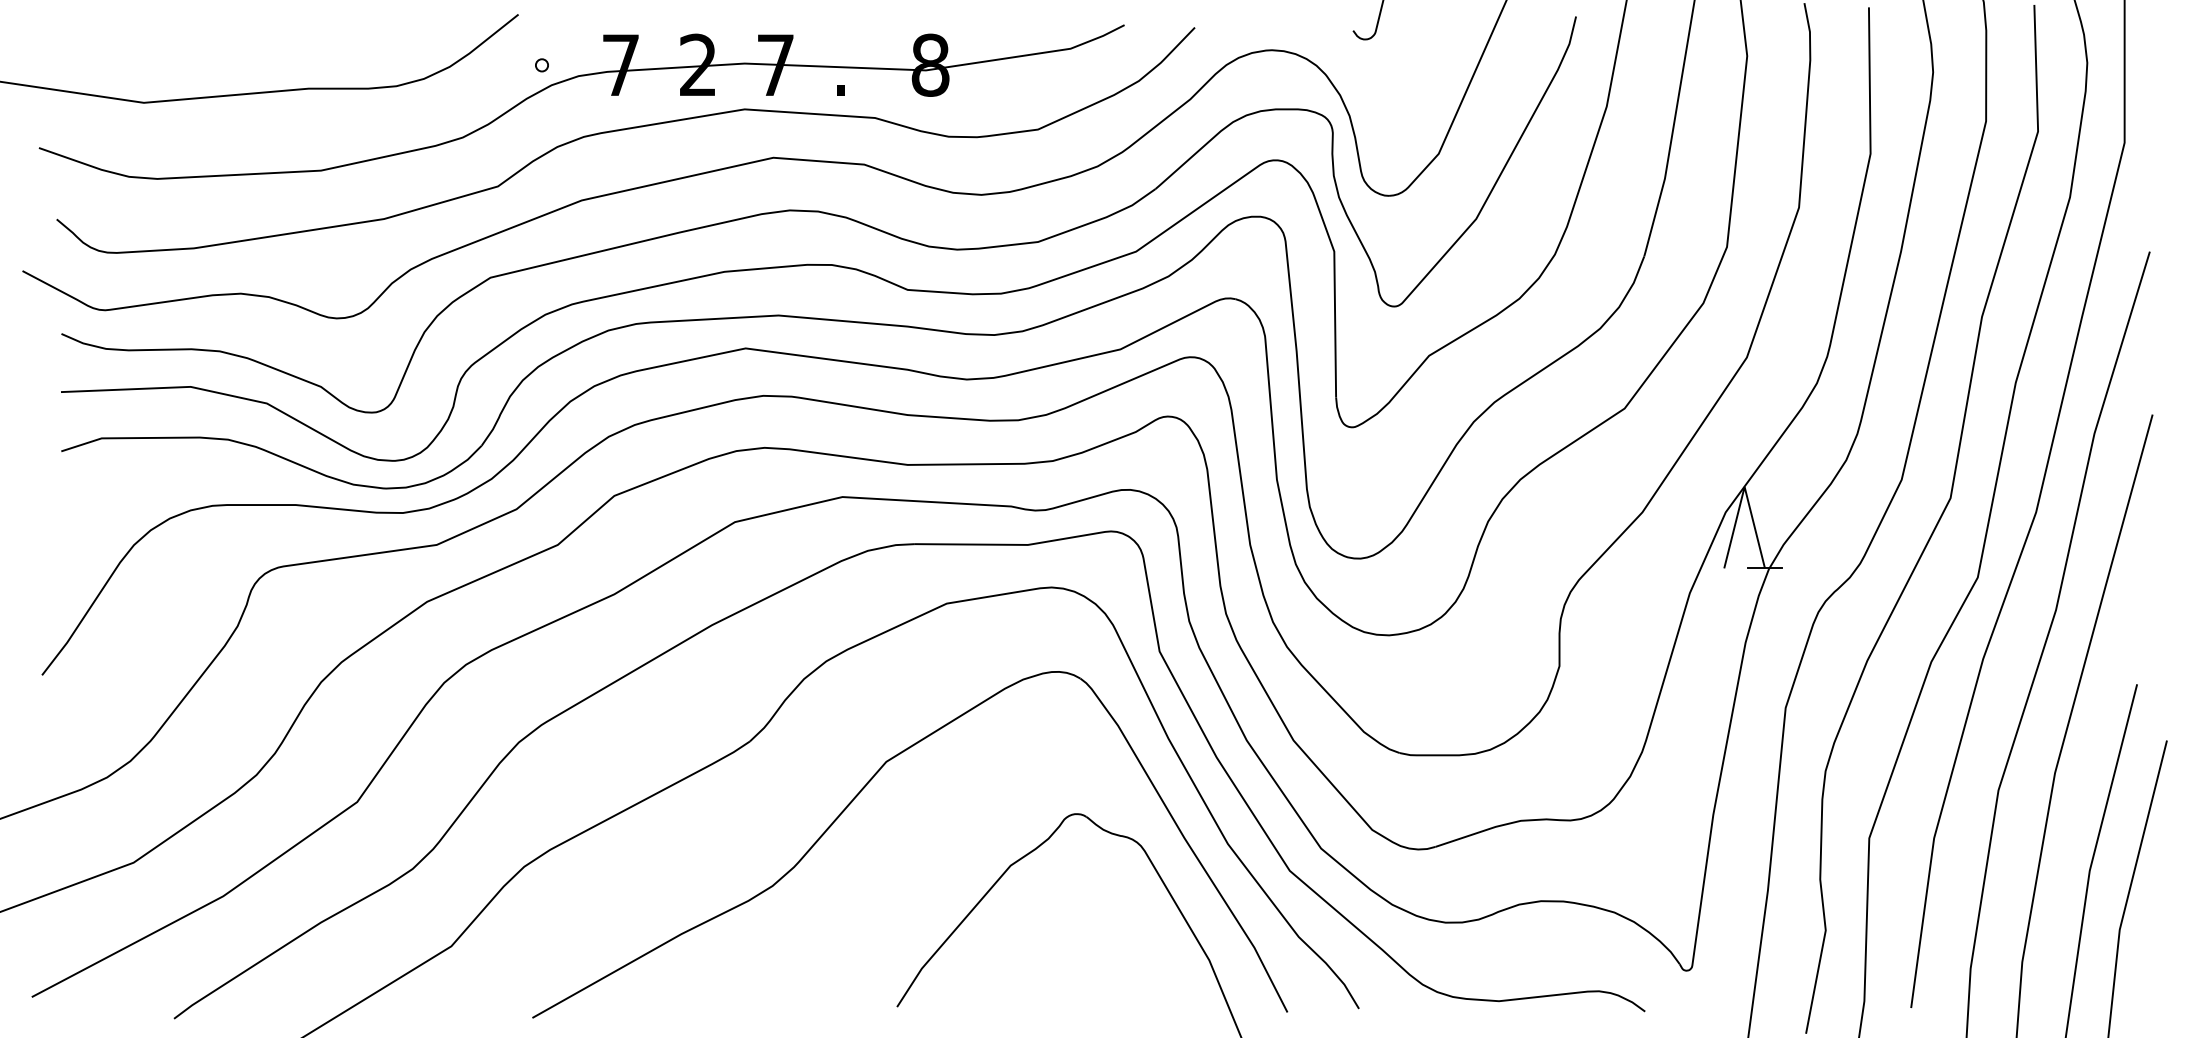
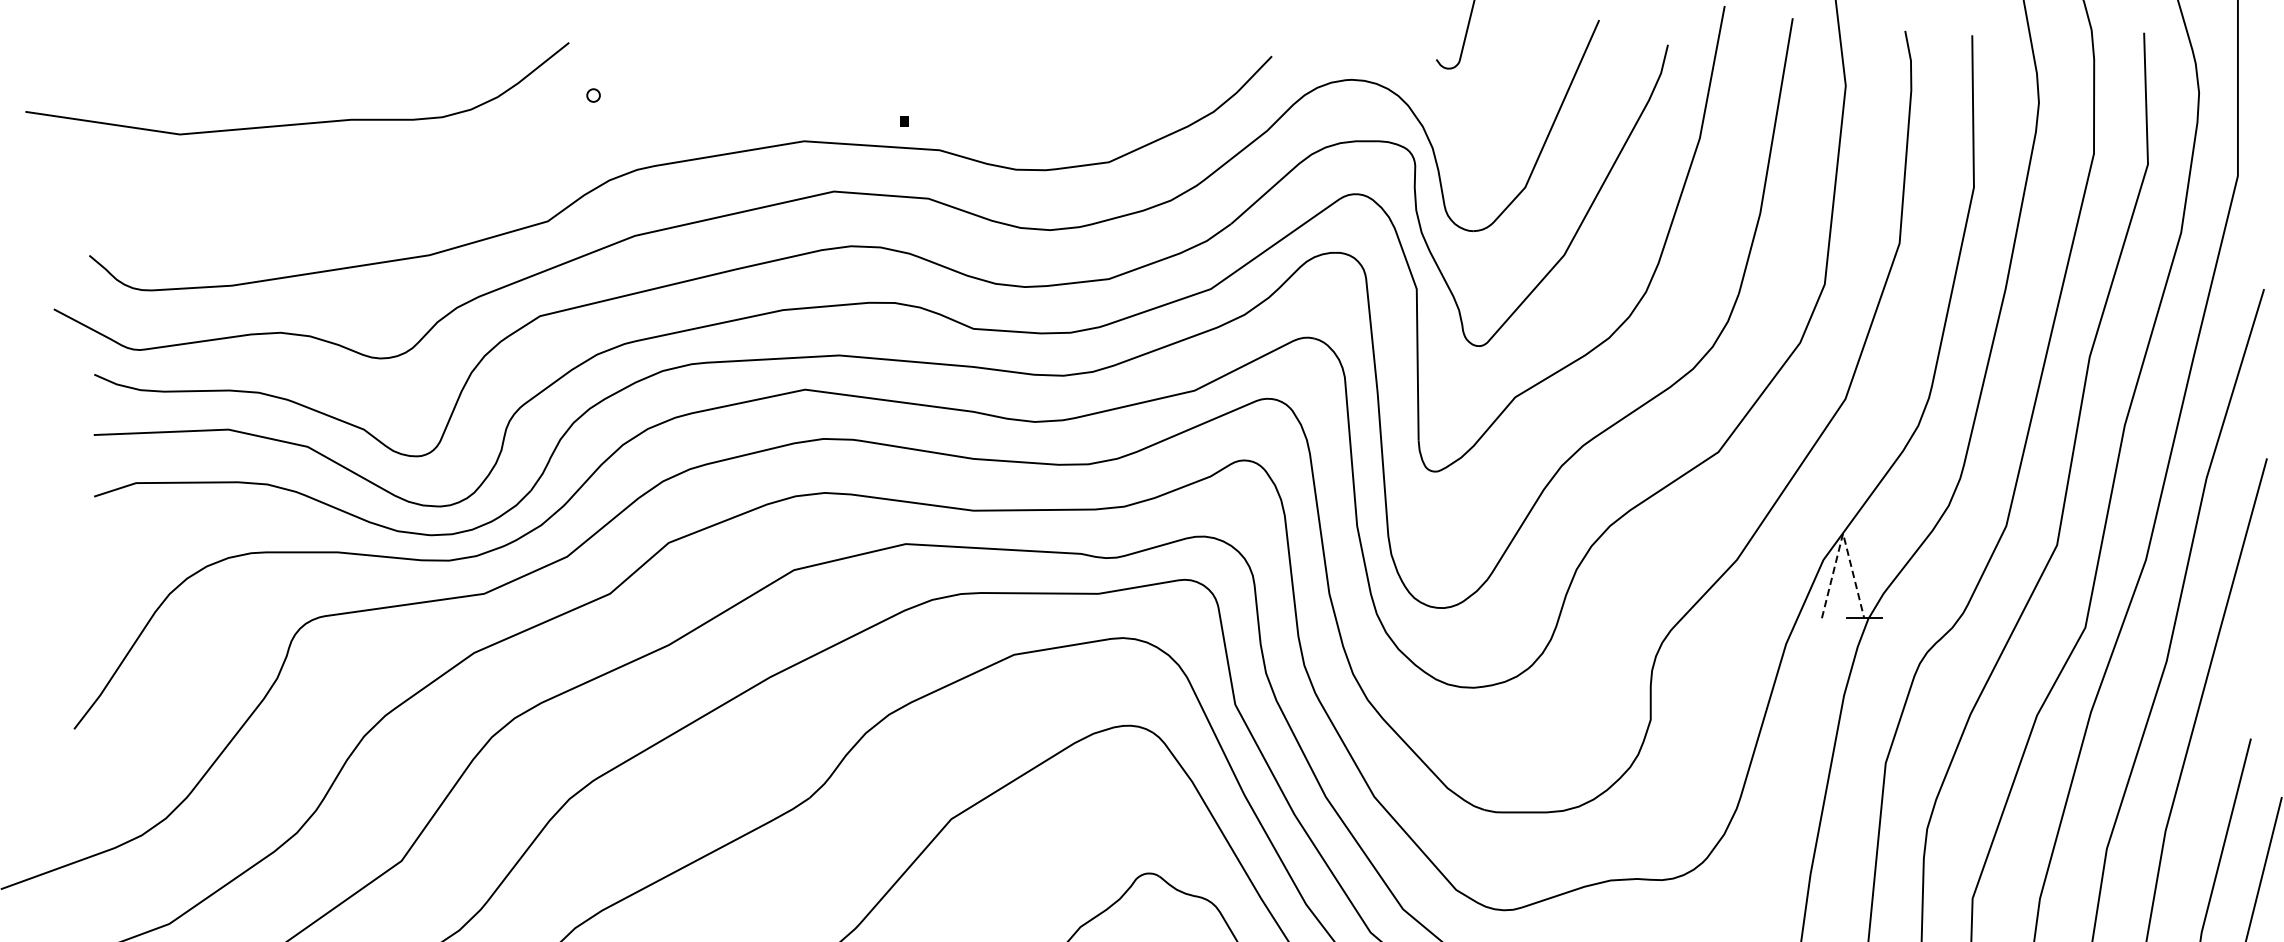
part: (575, 78) -> (628, 109), removed
line: (1744, 486) -> (1842, 533), solid -> dashed

